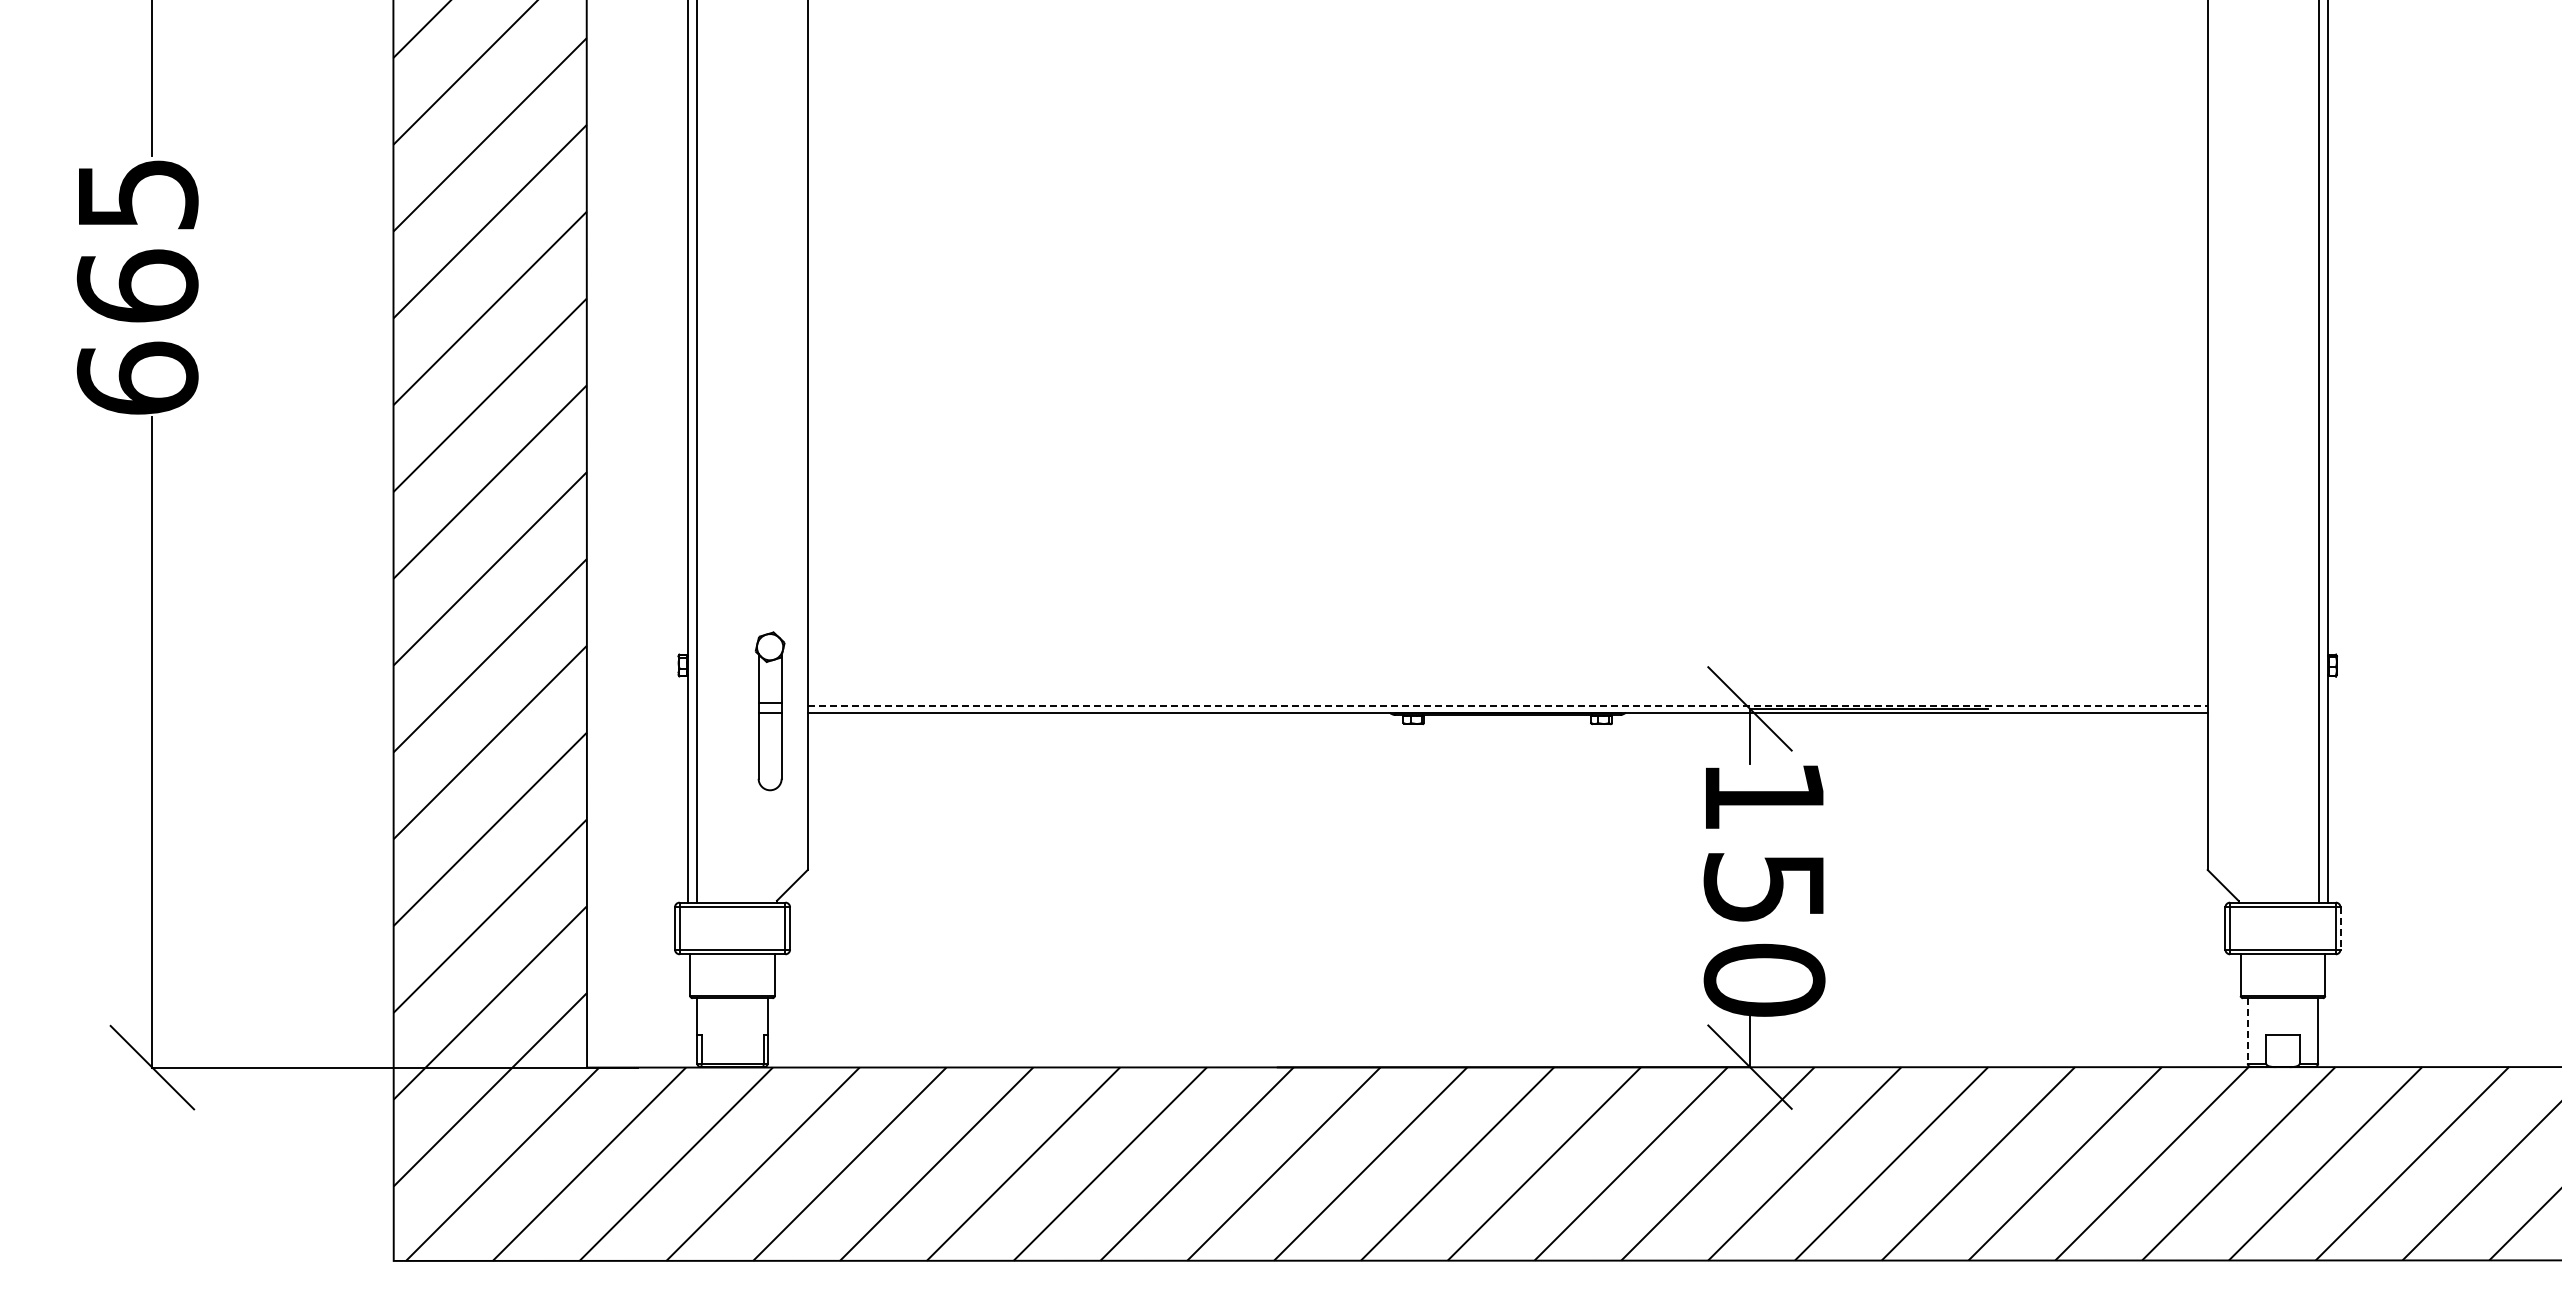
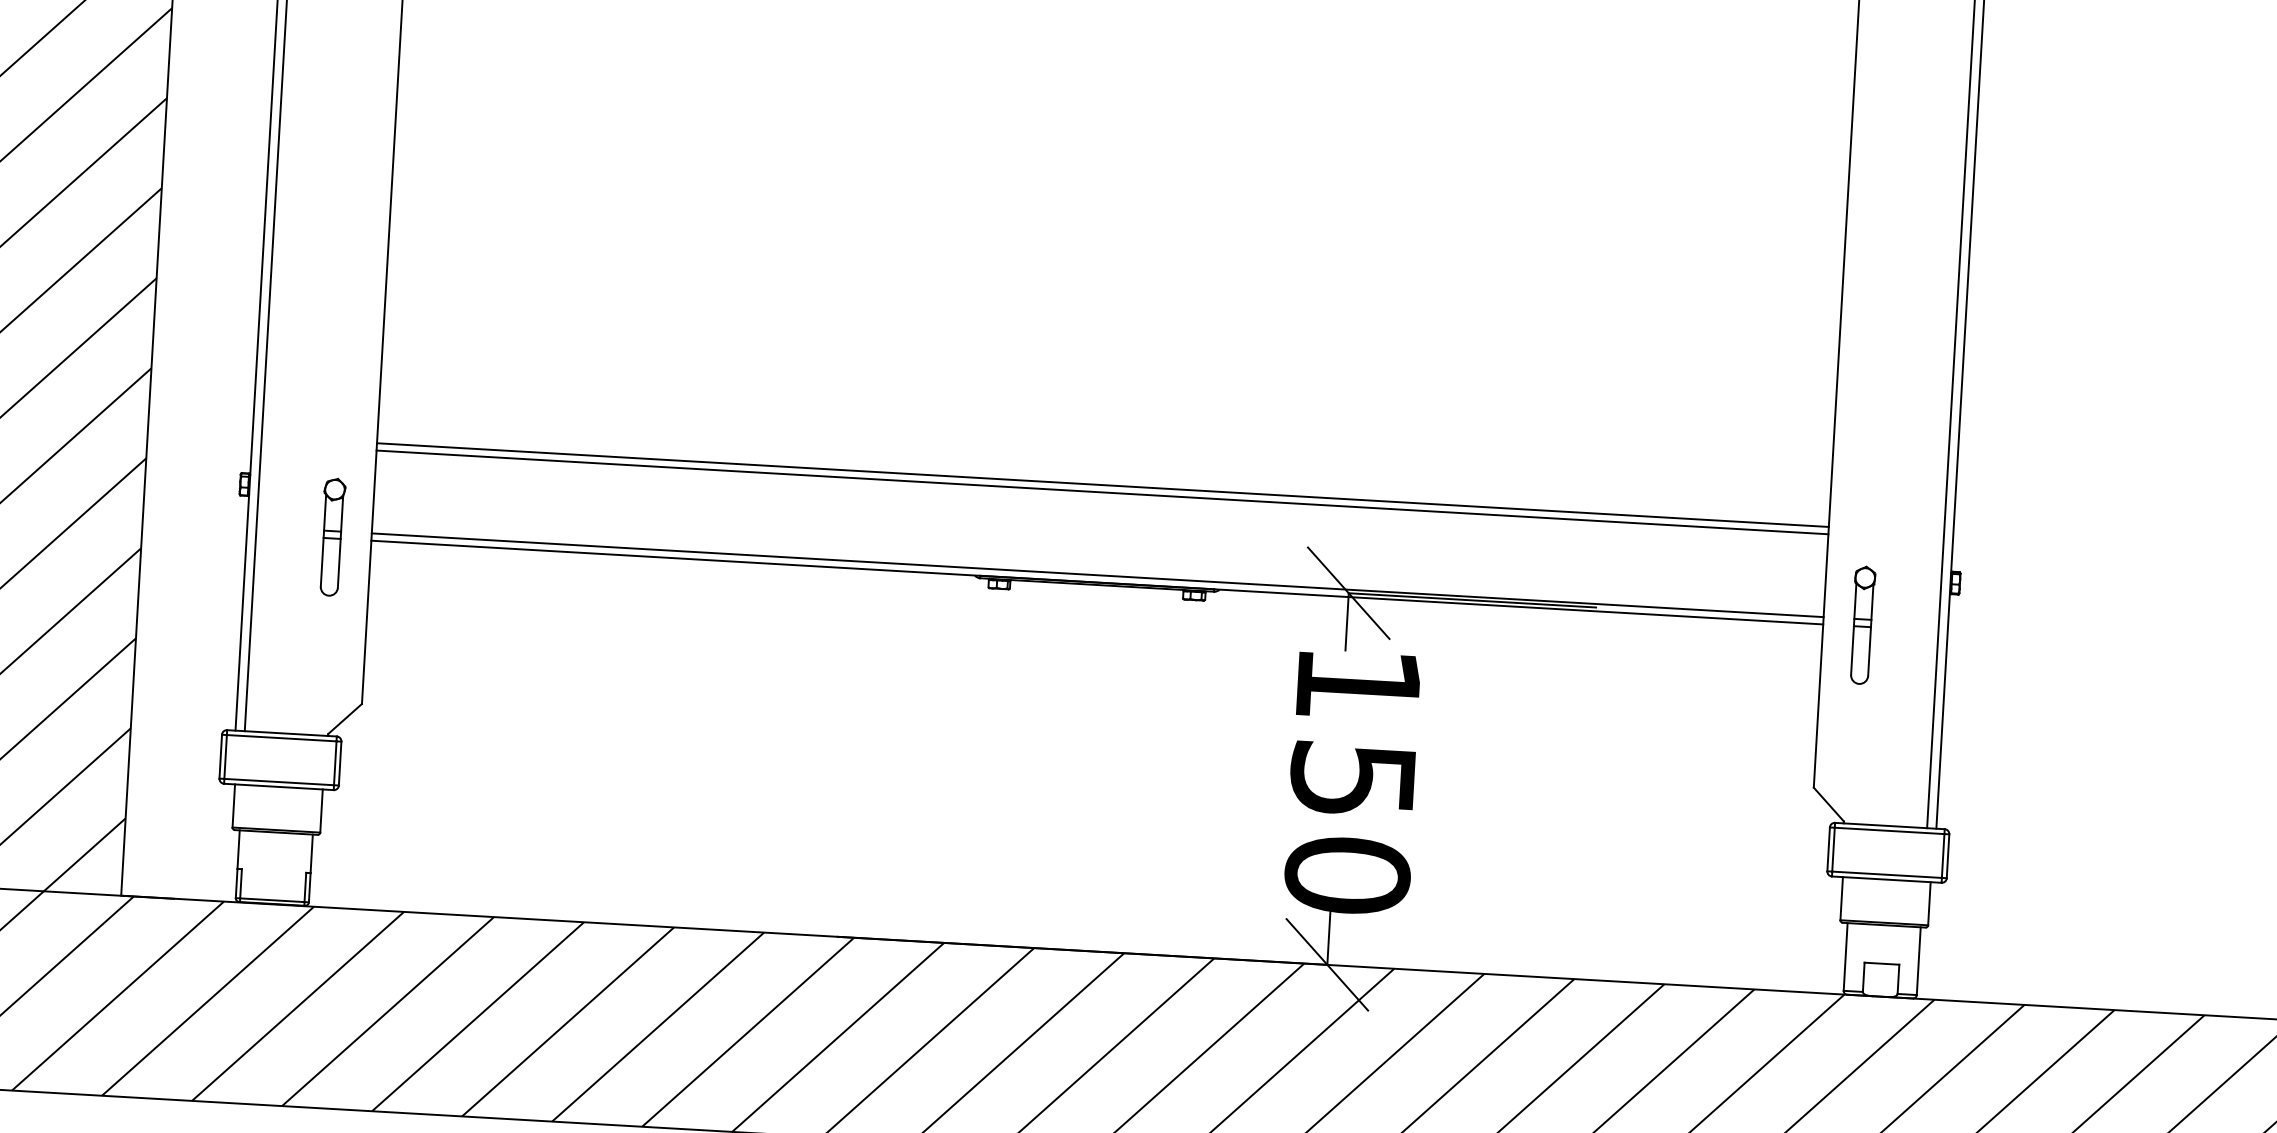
line: (1507, 618) -> (1102, 485), added
line: (1507, 625) -> (1102, 492), added
line: (1507, 705) -> (1097, 575), dashed -> solid
part: (2245, 710) -> (1862, 624), added
part: (769, 711) -> (331, 537), size x0.71
line: (2340, 928) -> (1948, 856), dashed -> solid
line: (2247, 1030) -> (1845, 956), dashed -> solid

